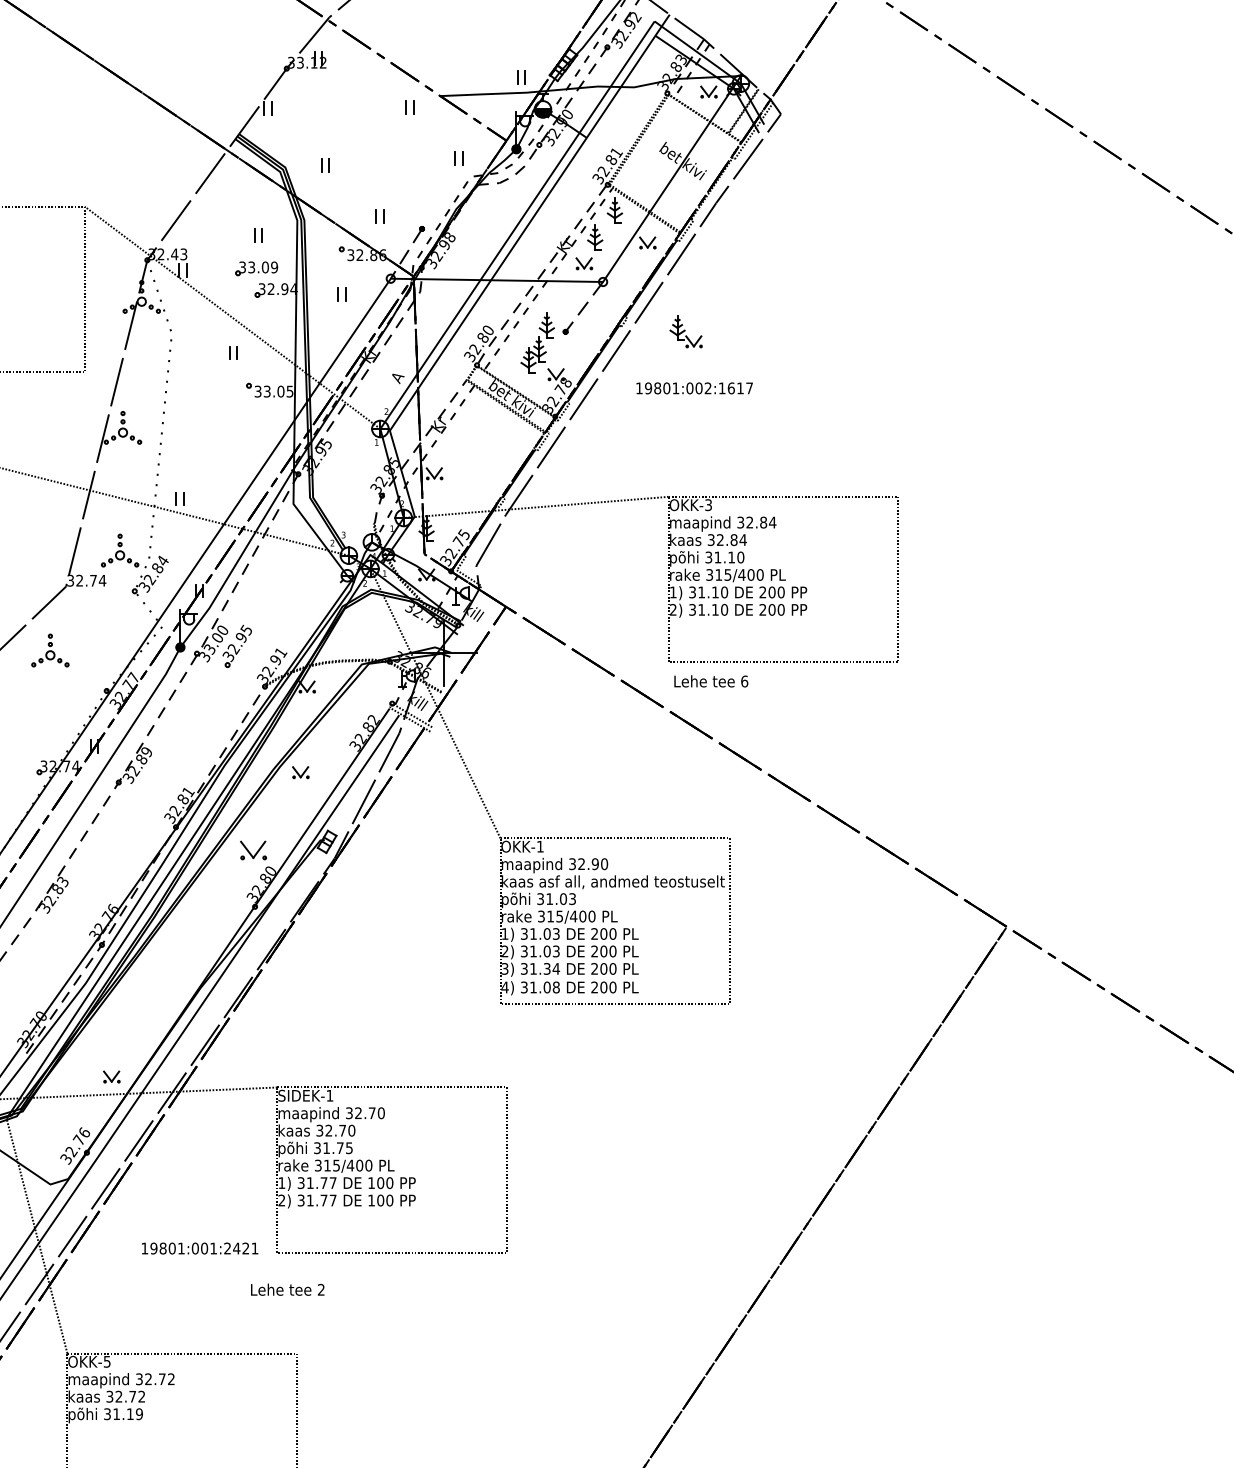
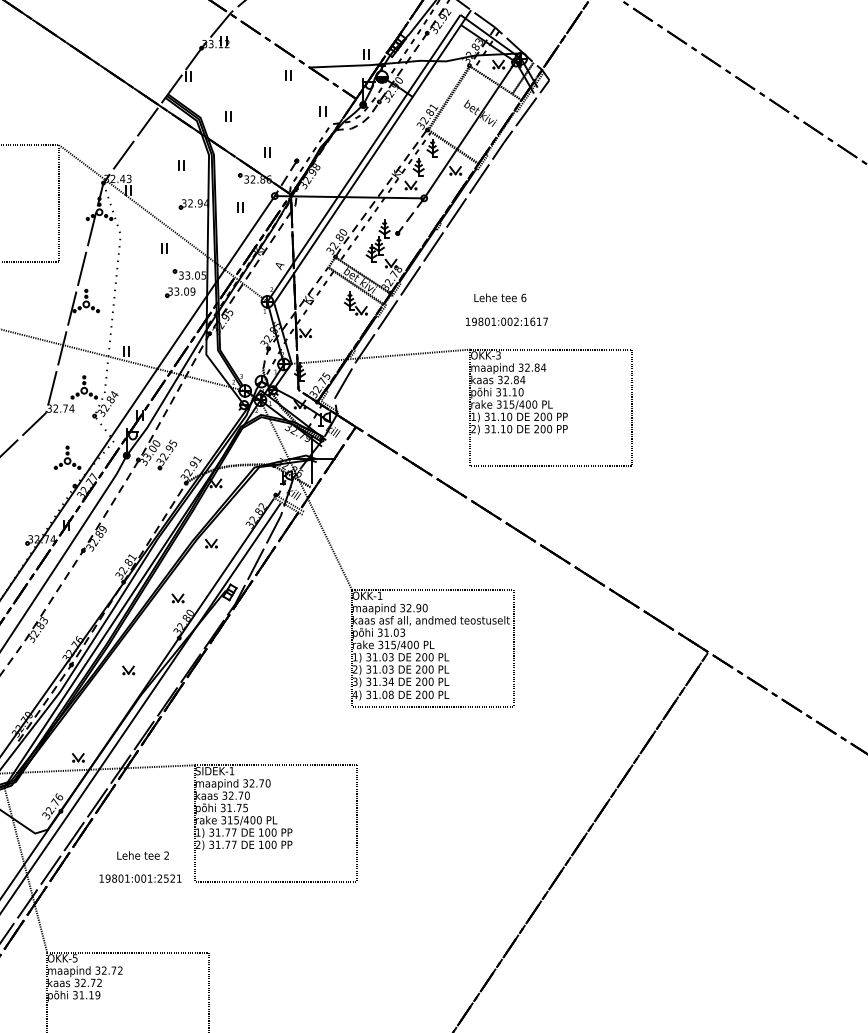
part: (256, 268) -> (180, 292), moved
part: (685, 331) -> (355, 303), moved
text: (694, 388) -> (506, 321), moved
part: (50, 650) -> (67, 457), moved
text: (711, 681) -> (500, 297), moved
part: (253, 850) -> (178, 598), size x0.62
part: (182, 952) -> (128, 670), added
text: (236, 1248) -> (166, 878), 19801:001:2421 -> 19801:001:2521
text: (287, 1289) -> (142, 855), moved

